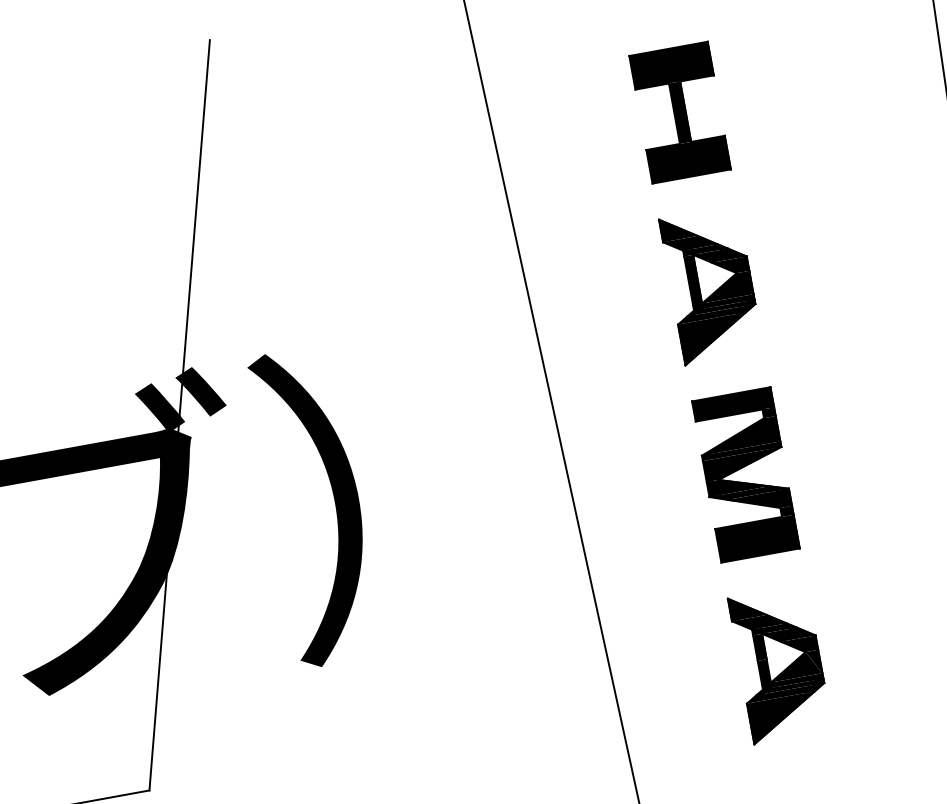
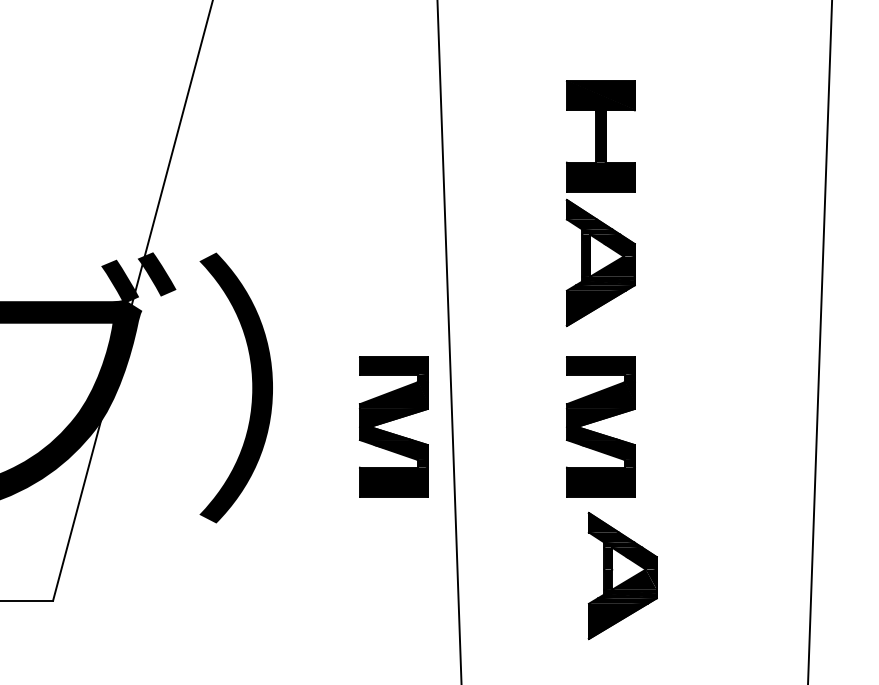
part: (679, 112) -> (600, 136), moved
part: (506, 517) -> (393, 426), added
part: (779, 663) -> (622, 575), moved

